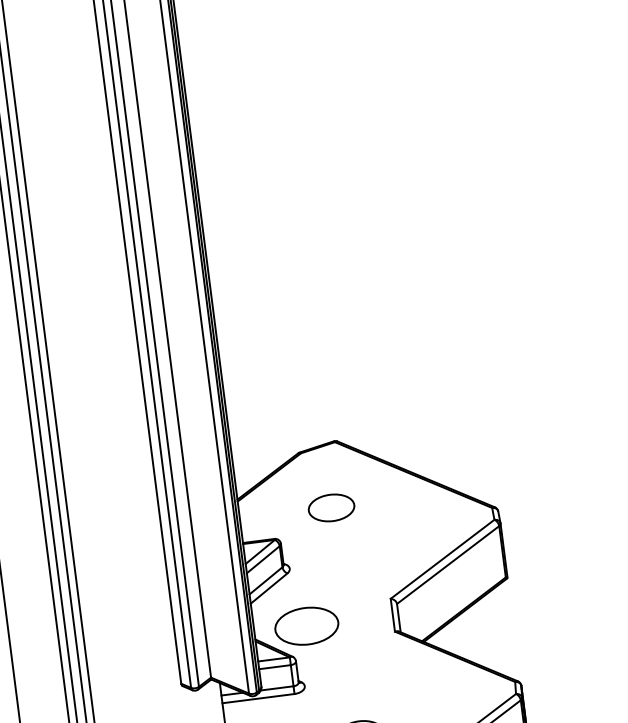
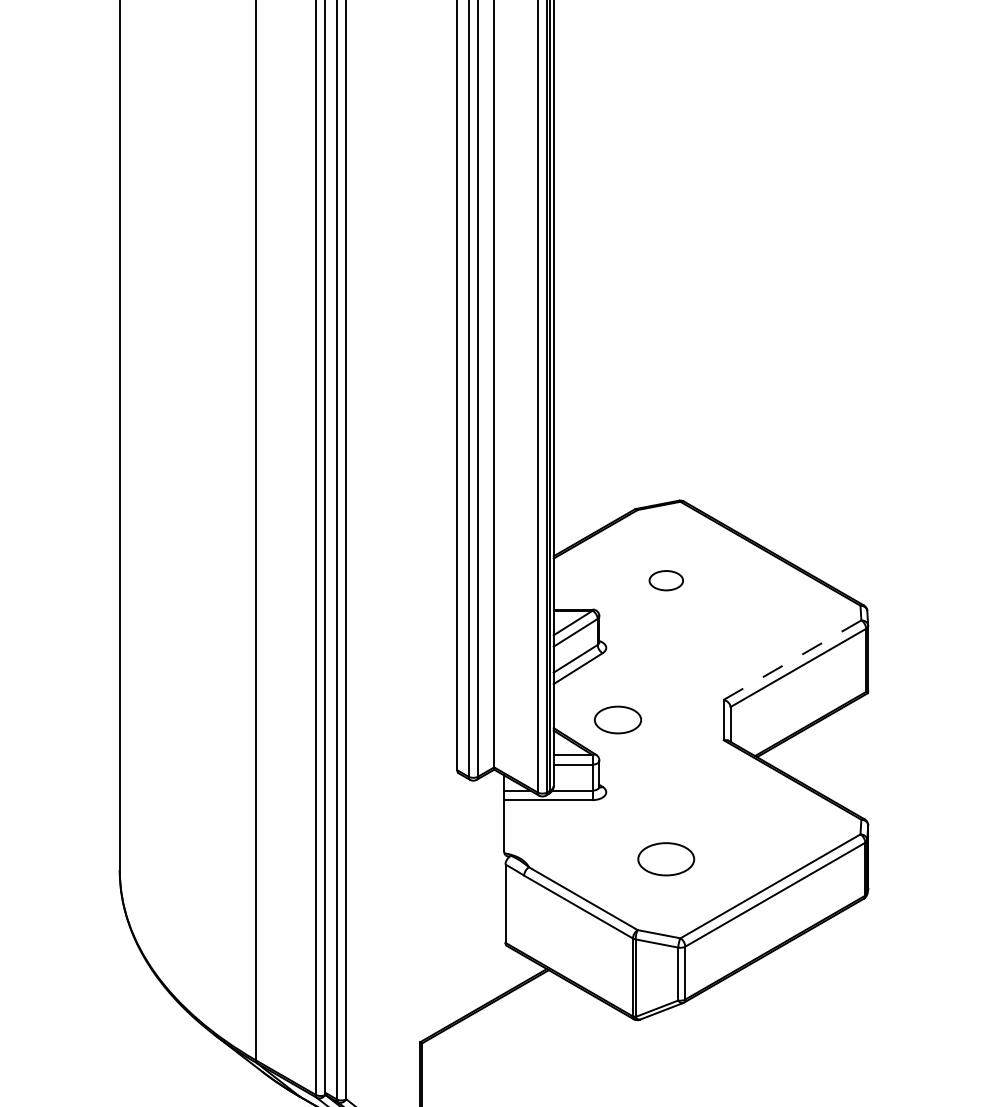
part: (331, 507) -> (666, 580), size x0.6
line: (442, 559) -> (792, 660), solid -> dashed
part: (306, 625) -> (617, 719), size x0.6

